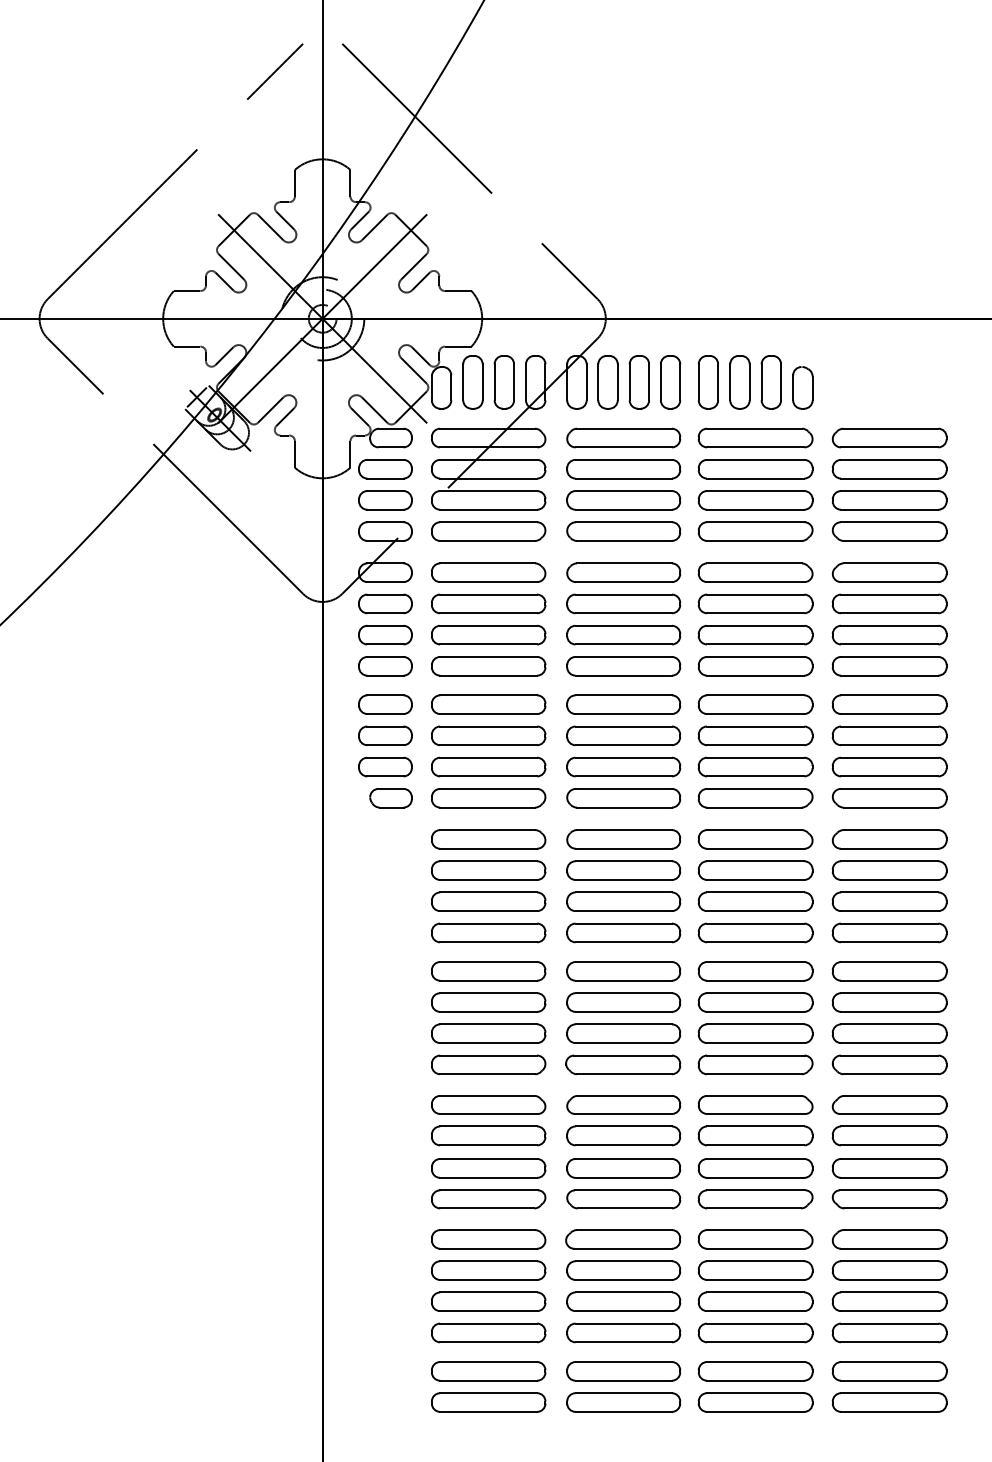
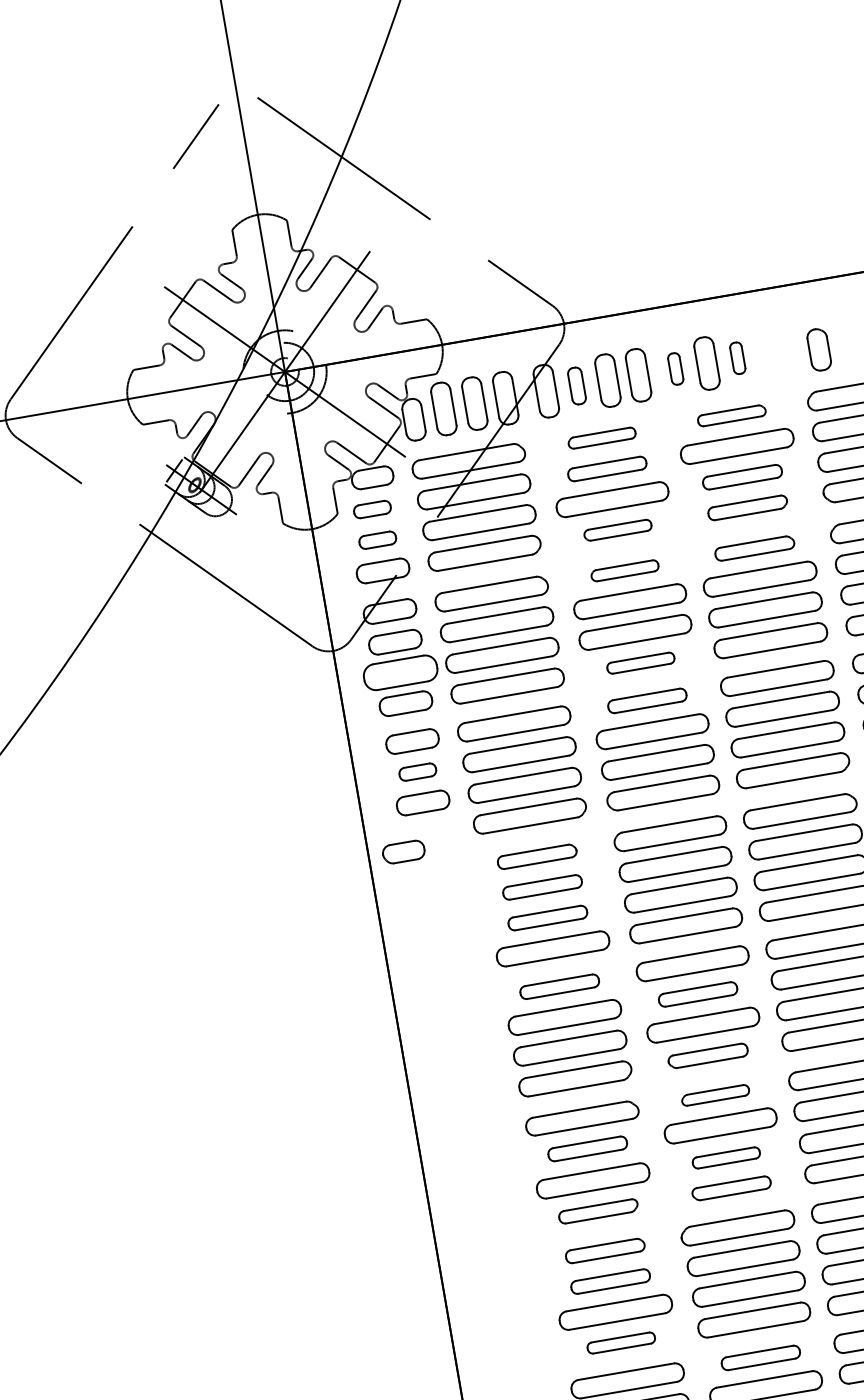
part: (607, 382) -> (576, 386), size x0.7
part: (707, 382) -> (675, 369), size x0.6
part: (770, 382) -> (737, 358), size x0.6
part: (802, 387) -> (818, 349), moved
part: (623, 437) -> (601, 437), size x0.6
part: (755, 437) -> (731, 415), size x0.6
part: (385, 469) -> (372, 509), size x0.7
part: (623, 469) -> (607, 469), size x0.7
part: (385, 500) -> (377, 540), size x0.7
part: (755, 500) -> (742, 477), size x0.7
part: (623, 531) -> (617, 530), size x0.6
part: (755, 531) -> (747, 507), size x0.7
part: (623, 572) -> (624, 570), size x0.6
part: (755, 572) -> (754, 548), size x0.7
part: (385, 635) -> (400, 673), size x1.4
part: (623, 666) -> (640, 663), size x0.6
part: (623, 704) -> (647, 700), size x0.7
part: (385, 735) -> (417, 771), size x0.7
part: (390, 798) -> (403, 852), moved
part: (488, 839) -> (537, 856), size x0.7
part: (488, 870) -> (542, 887), size x0.7
part: (488, 901) -> (547, 917), size x0.7
part: (488, 971) -> (559, 986), size x0.7
part: (623, 1002) -> (697, 994), size x0.7
part: (623, 1064) -> (708, 1055), size x0.7
part: (623, 1104) -> (715, 1094), size x0.6
part: (488, 1135) -> (587, 1148), size x0.7
part: (623, 1168) -> (726, 1158), size x0.6
part: (488, 1199) -> (598, 1211), size x0.7
part: (623, 1199) -> (731, 1188), size x0.7
part: (488, 1239) -> (605, 1250), size x0.7
part: (488, 1270) -> (610, 1281), size x0.7
part: (488, 1332) -> (620, 1342), size x0.6
part: (623, 1371) -> (760, 1358), size x0.7

